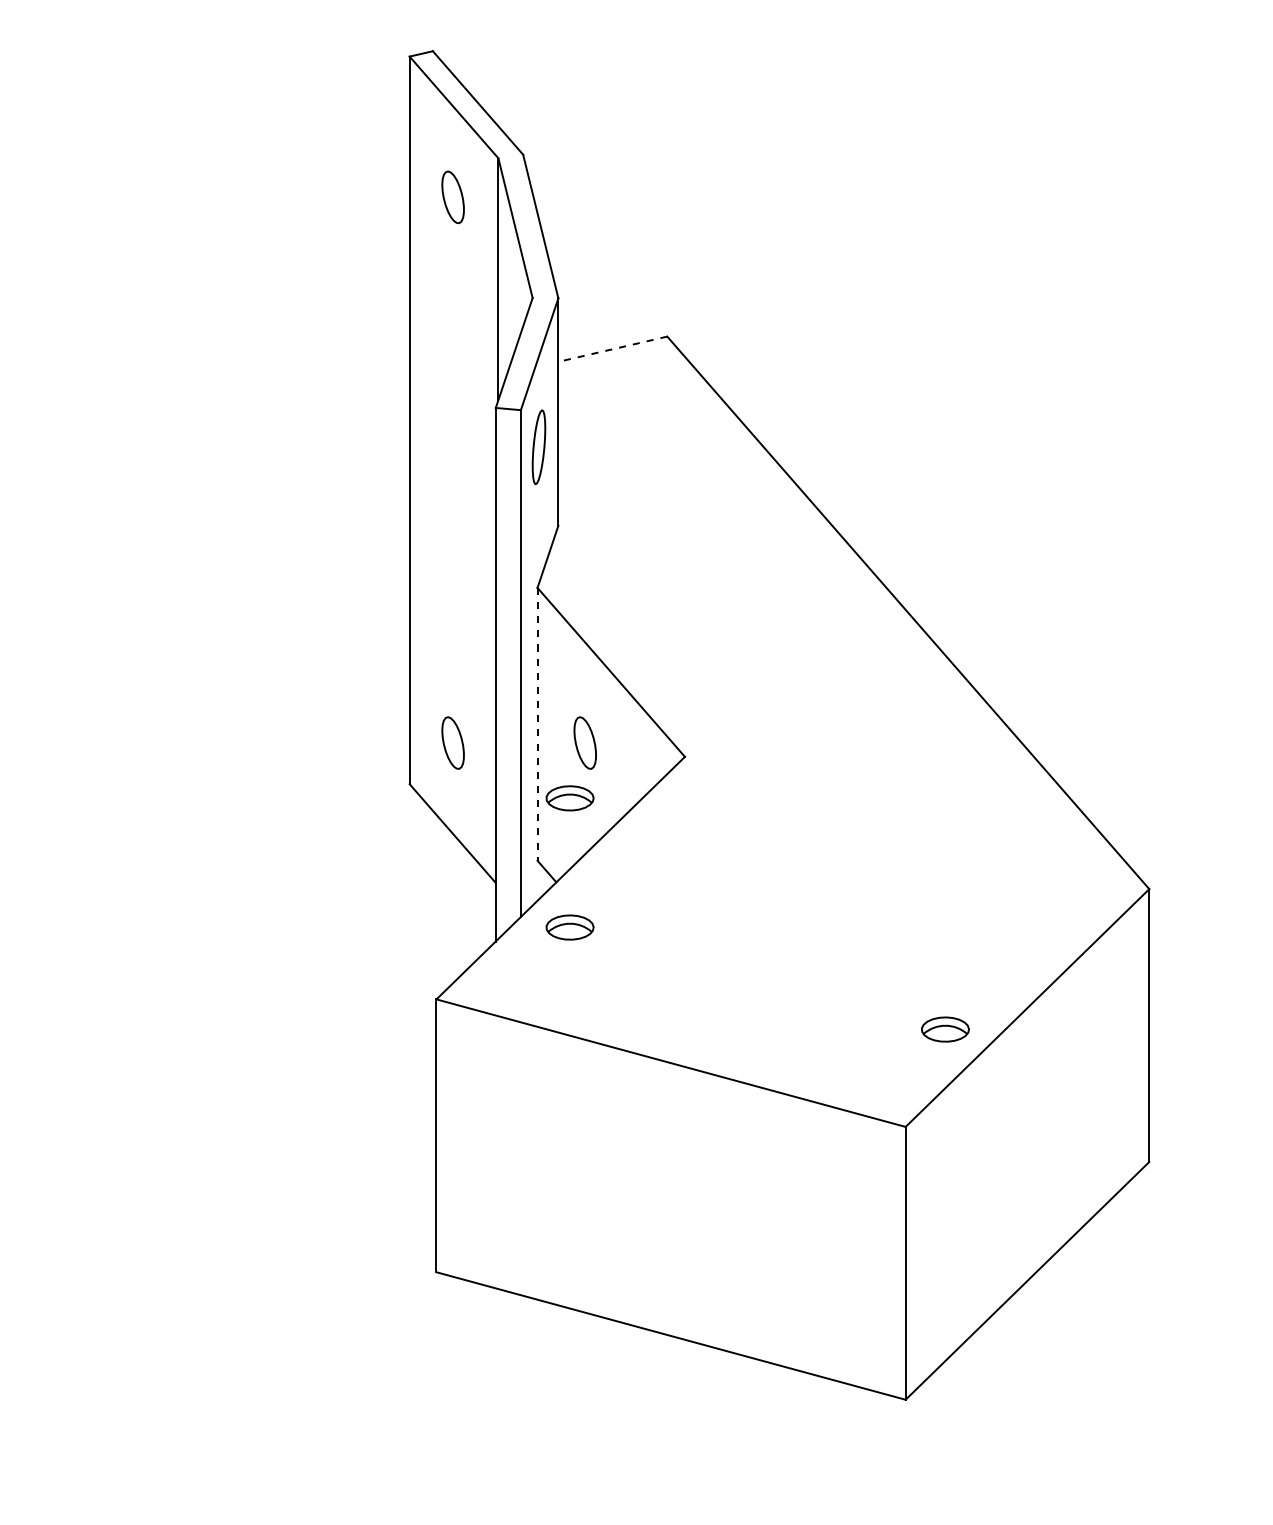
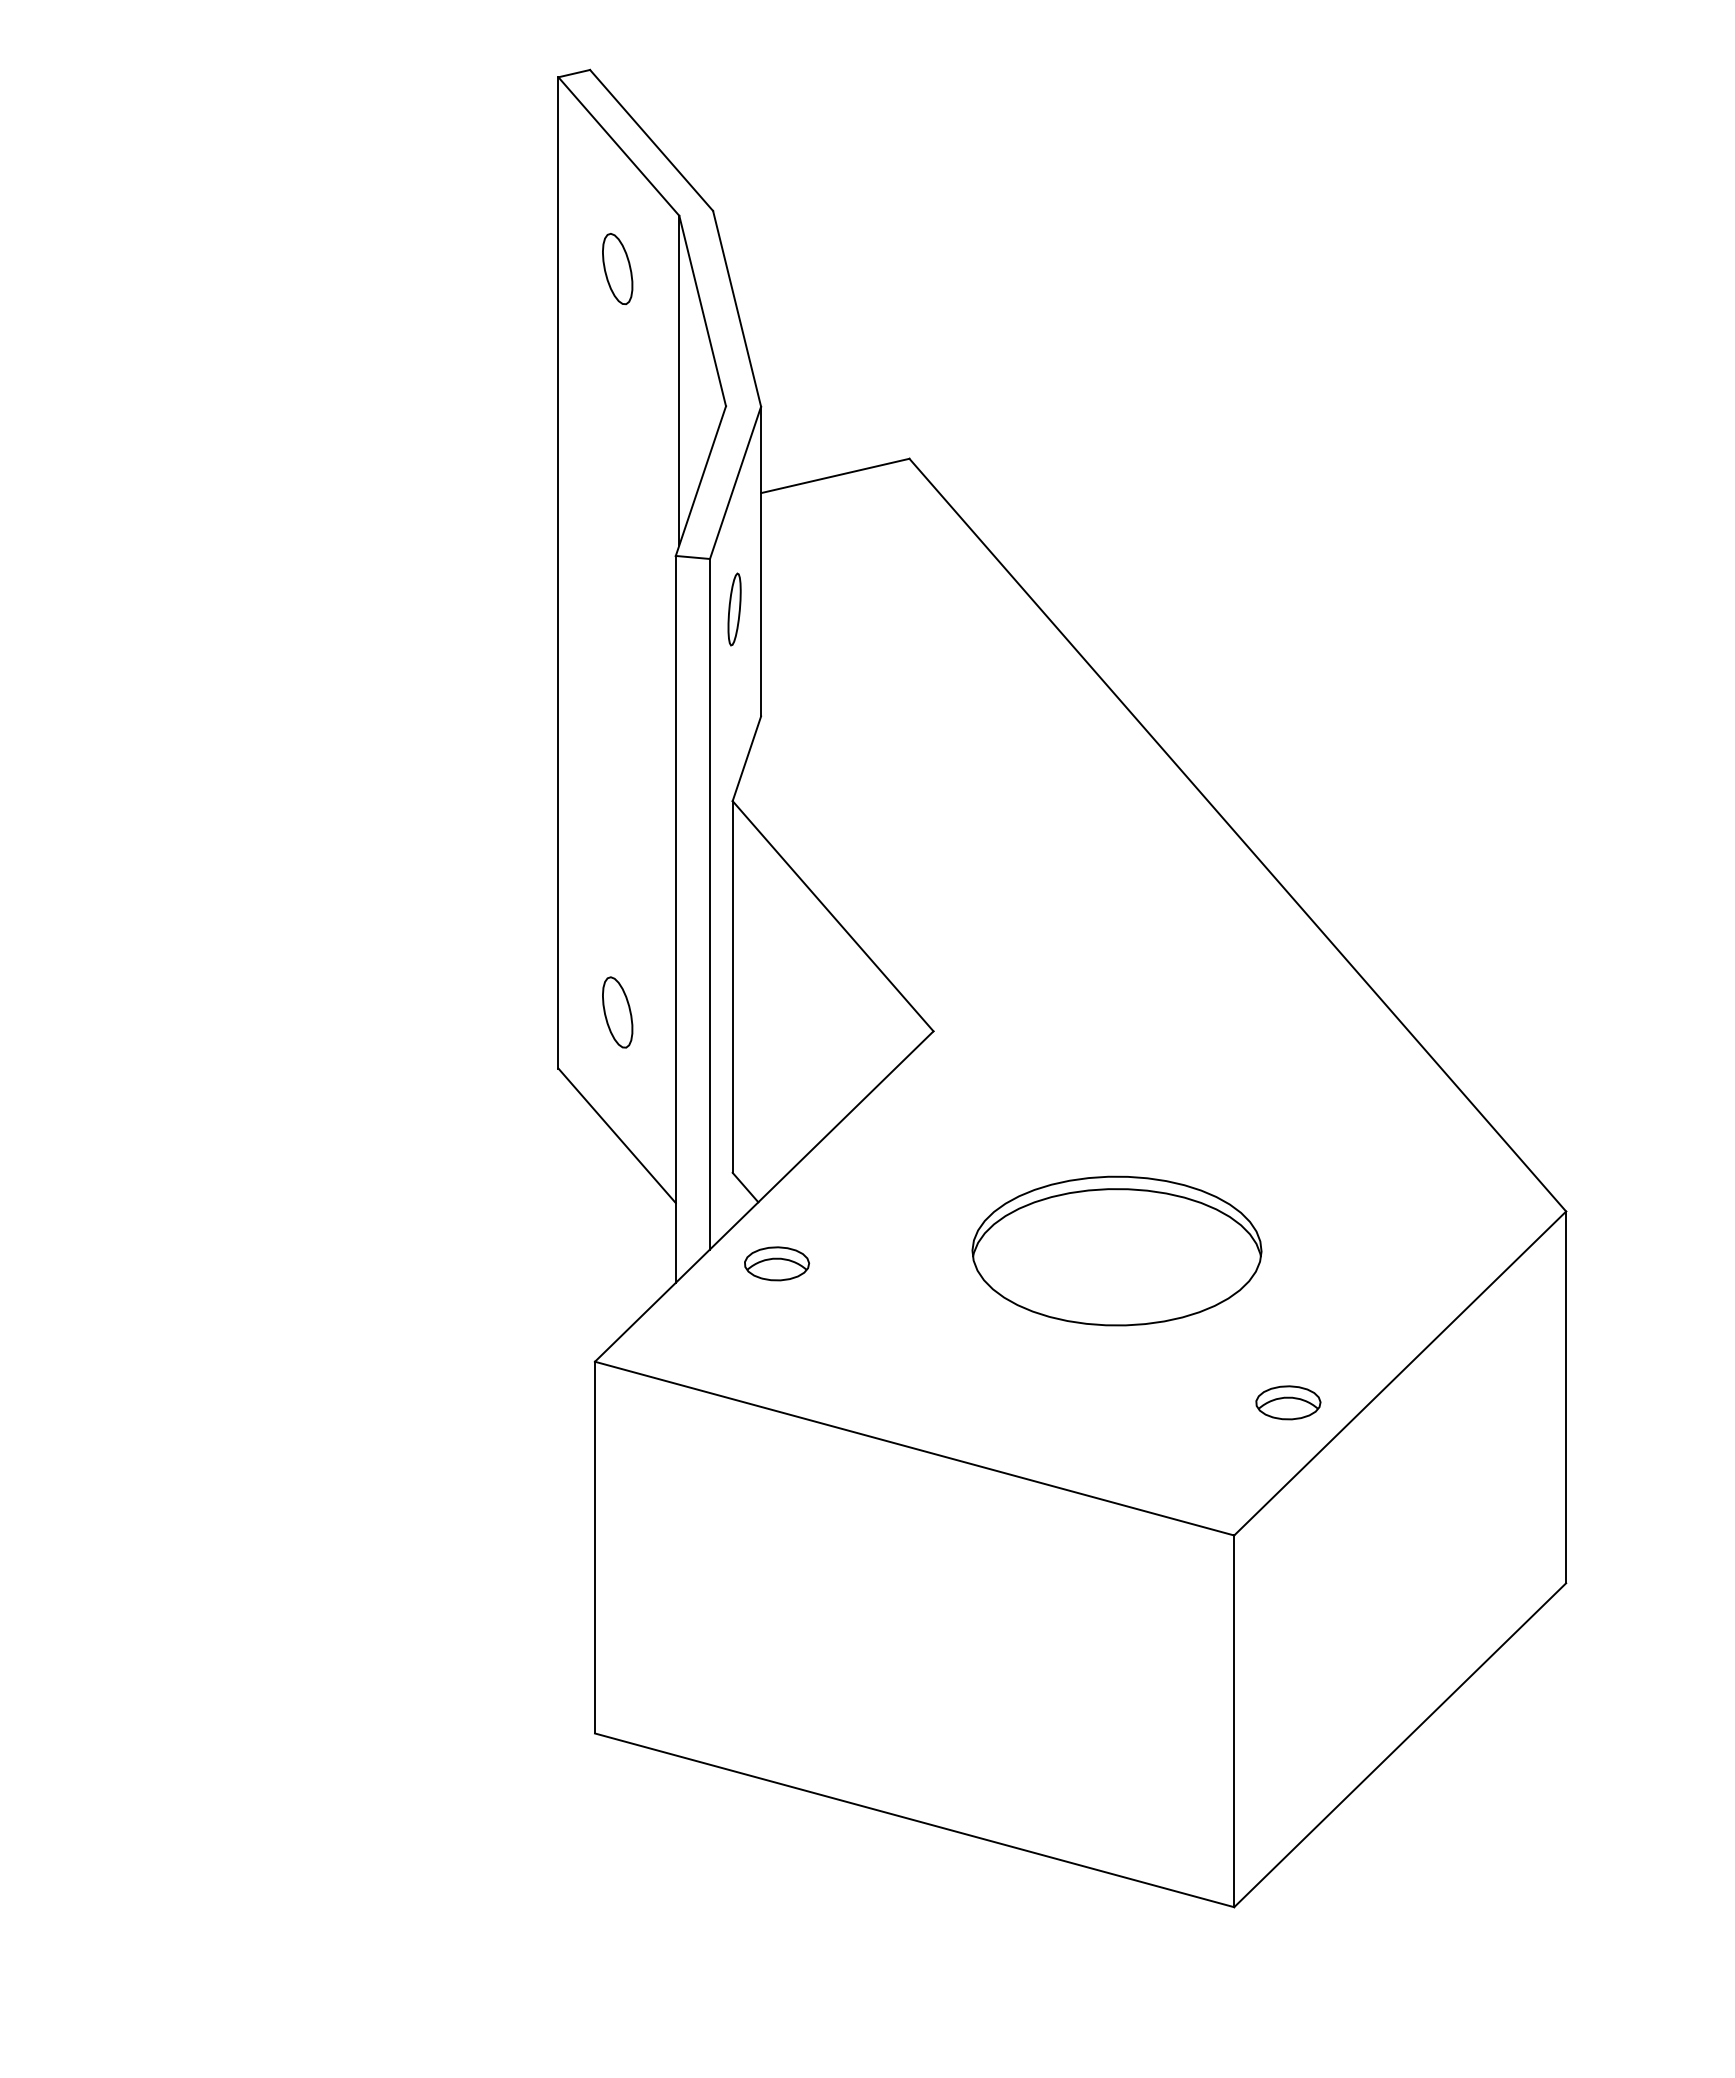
line: (612, 349) -> (834, 476), dashed -> solid
part: (538, 447) -> (734, 609), size x0.71
line: (537, 723) -> (732, 986), dashed -> solid
part: (585, 743) -> (797, 1012), removed
part: (570, 798) -> (777, 1087), removed
part: (819, 917) -> (1116, 1250), added

